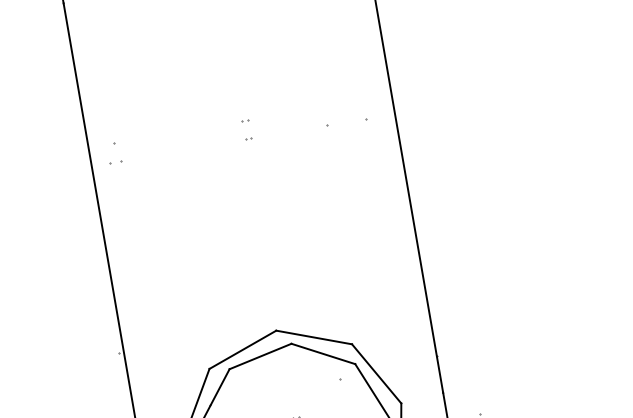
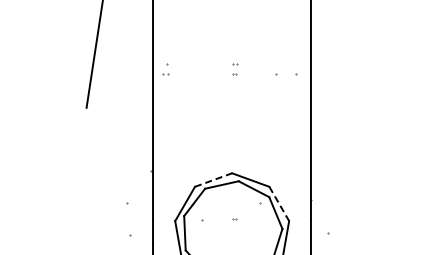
line: (242, 350) -> (213, 180), solid -> dashed
line: (376, 372) -> (279, 203), solid -> dashed

